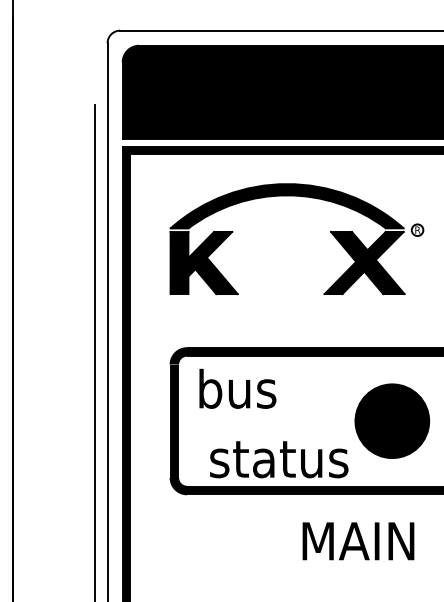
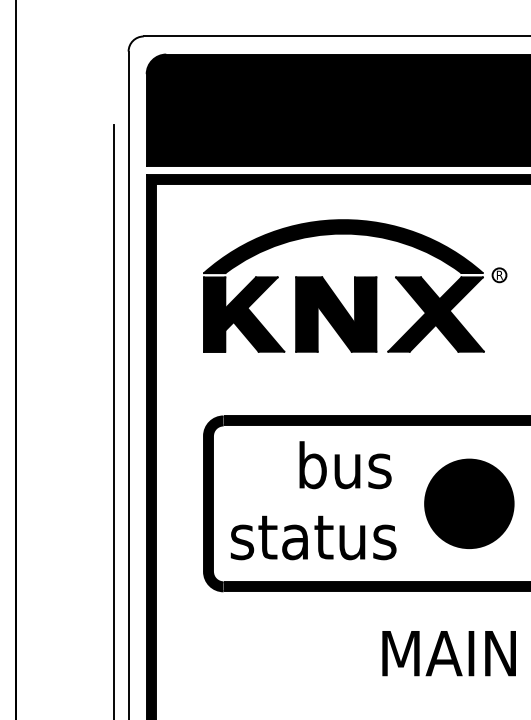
part: (280, 262) -> (335, 313), added
text: (237, 388) -> (345, 464), moved
text: (279, 459) -> (313, 537), moved
text: (358, 541) -> (449, 653), moved

